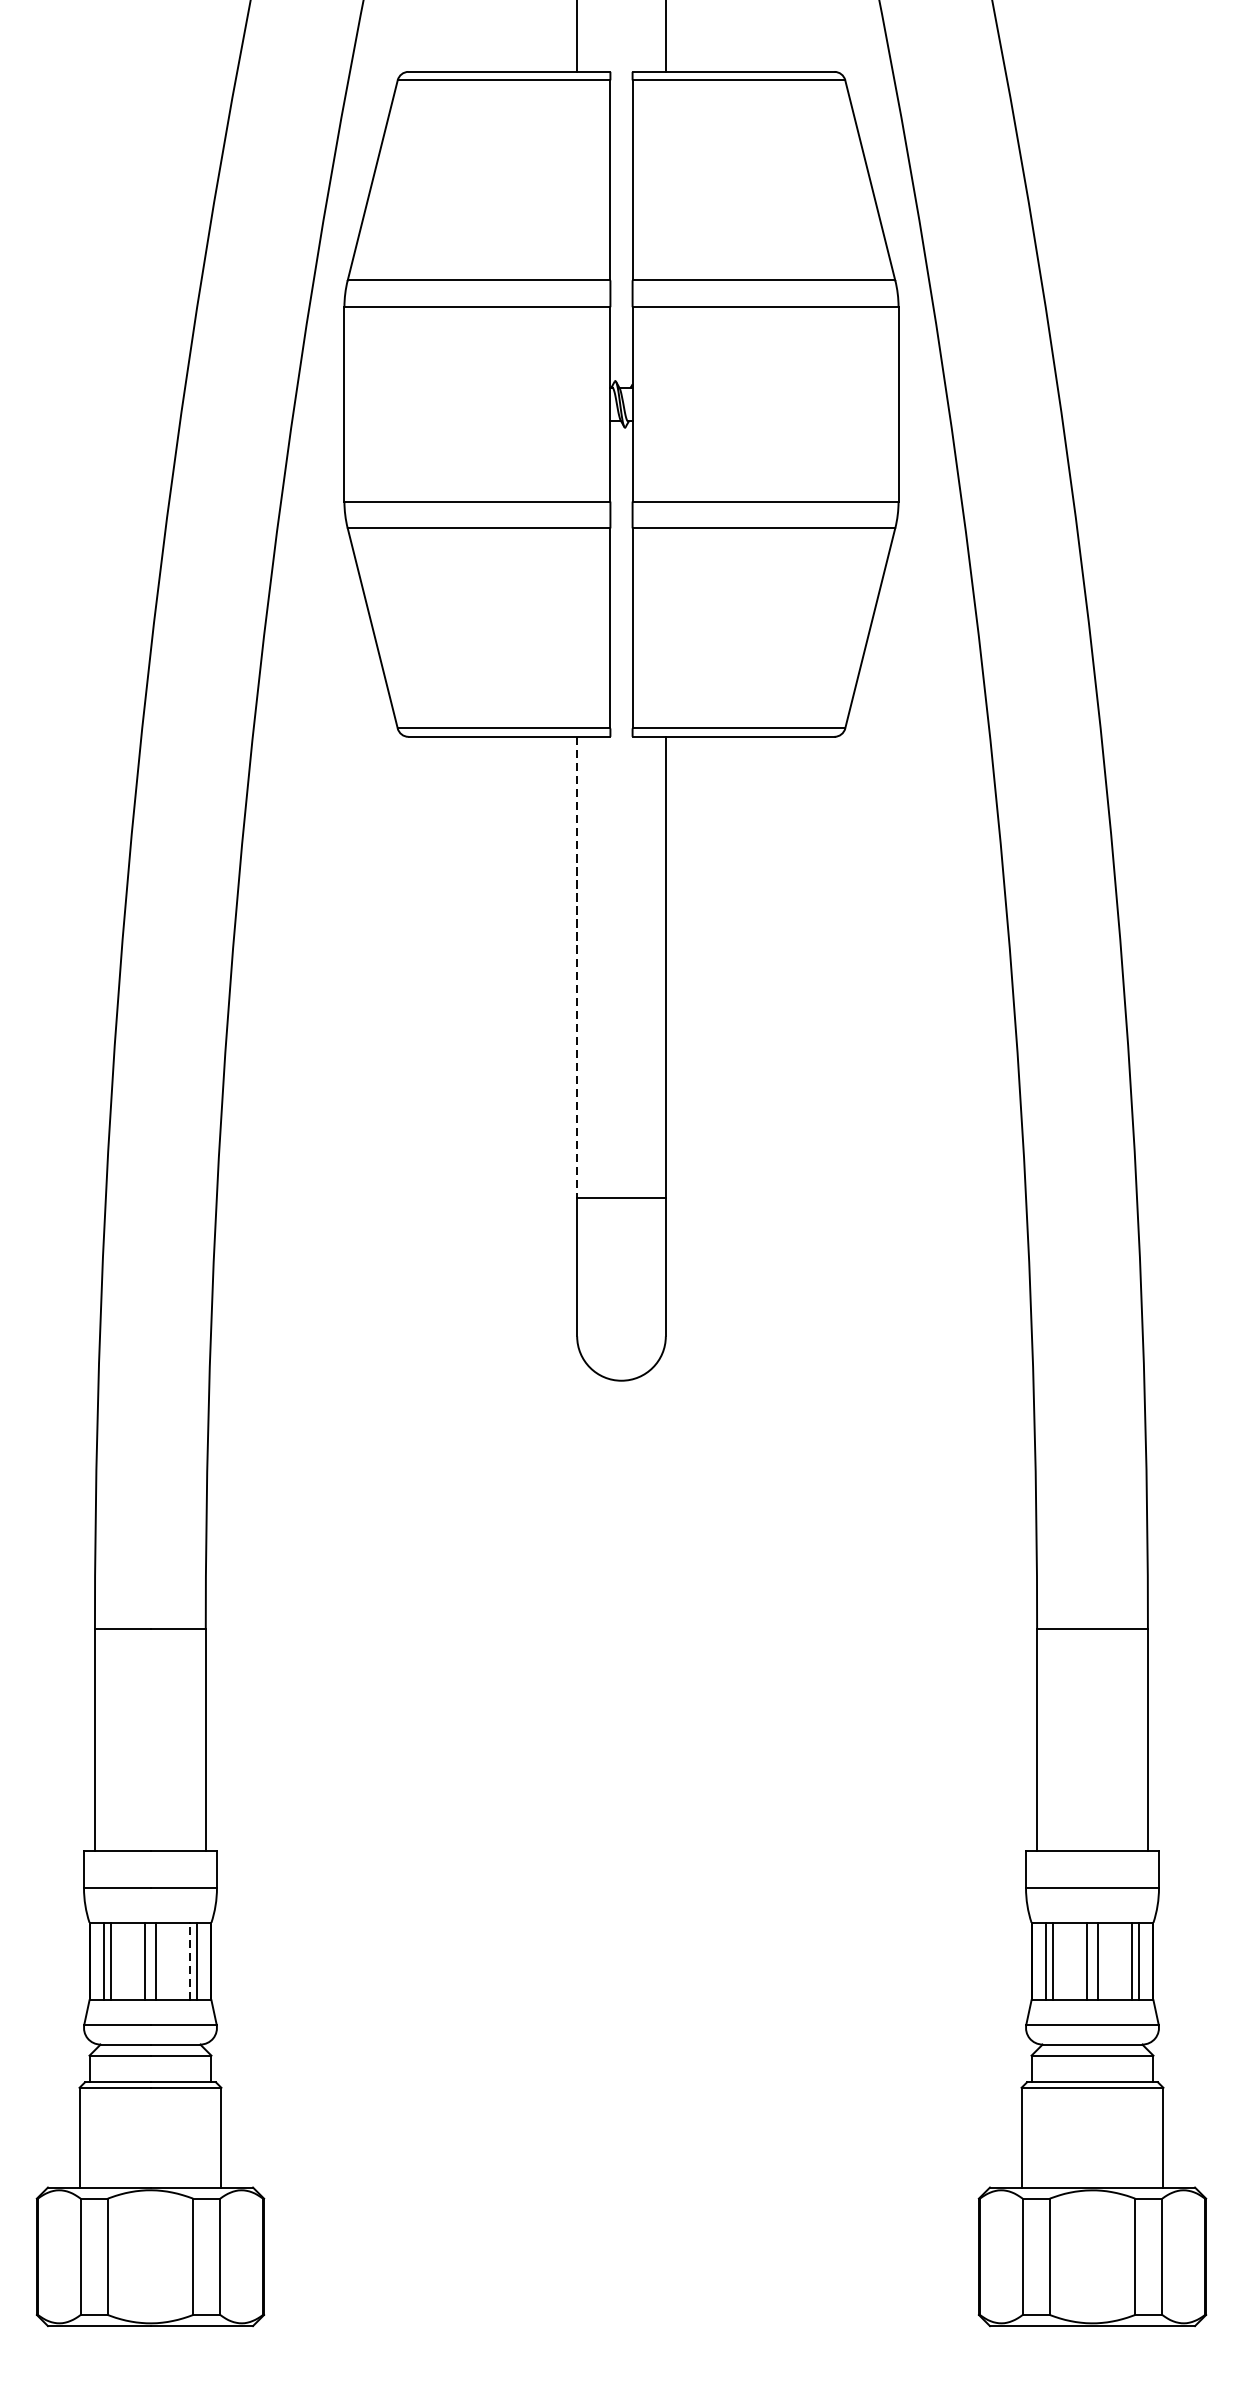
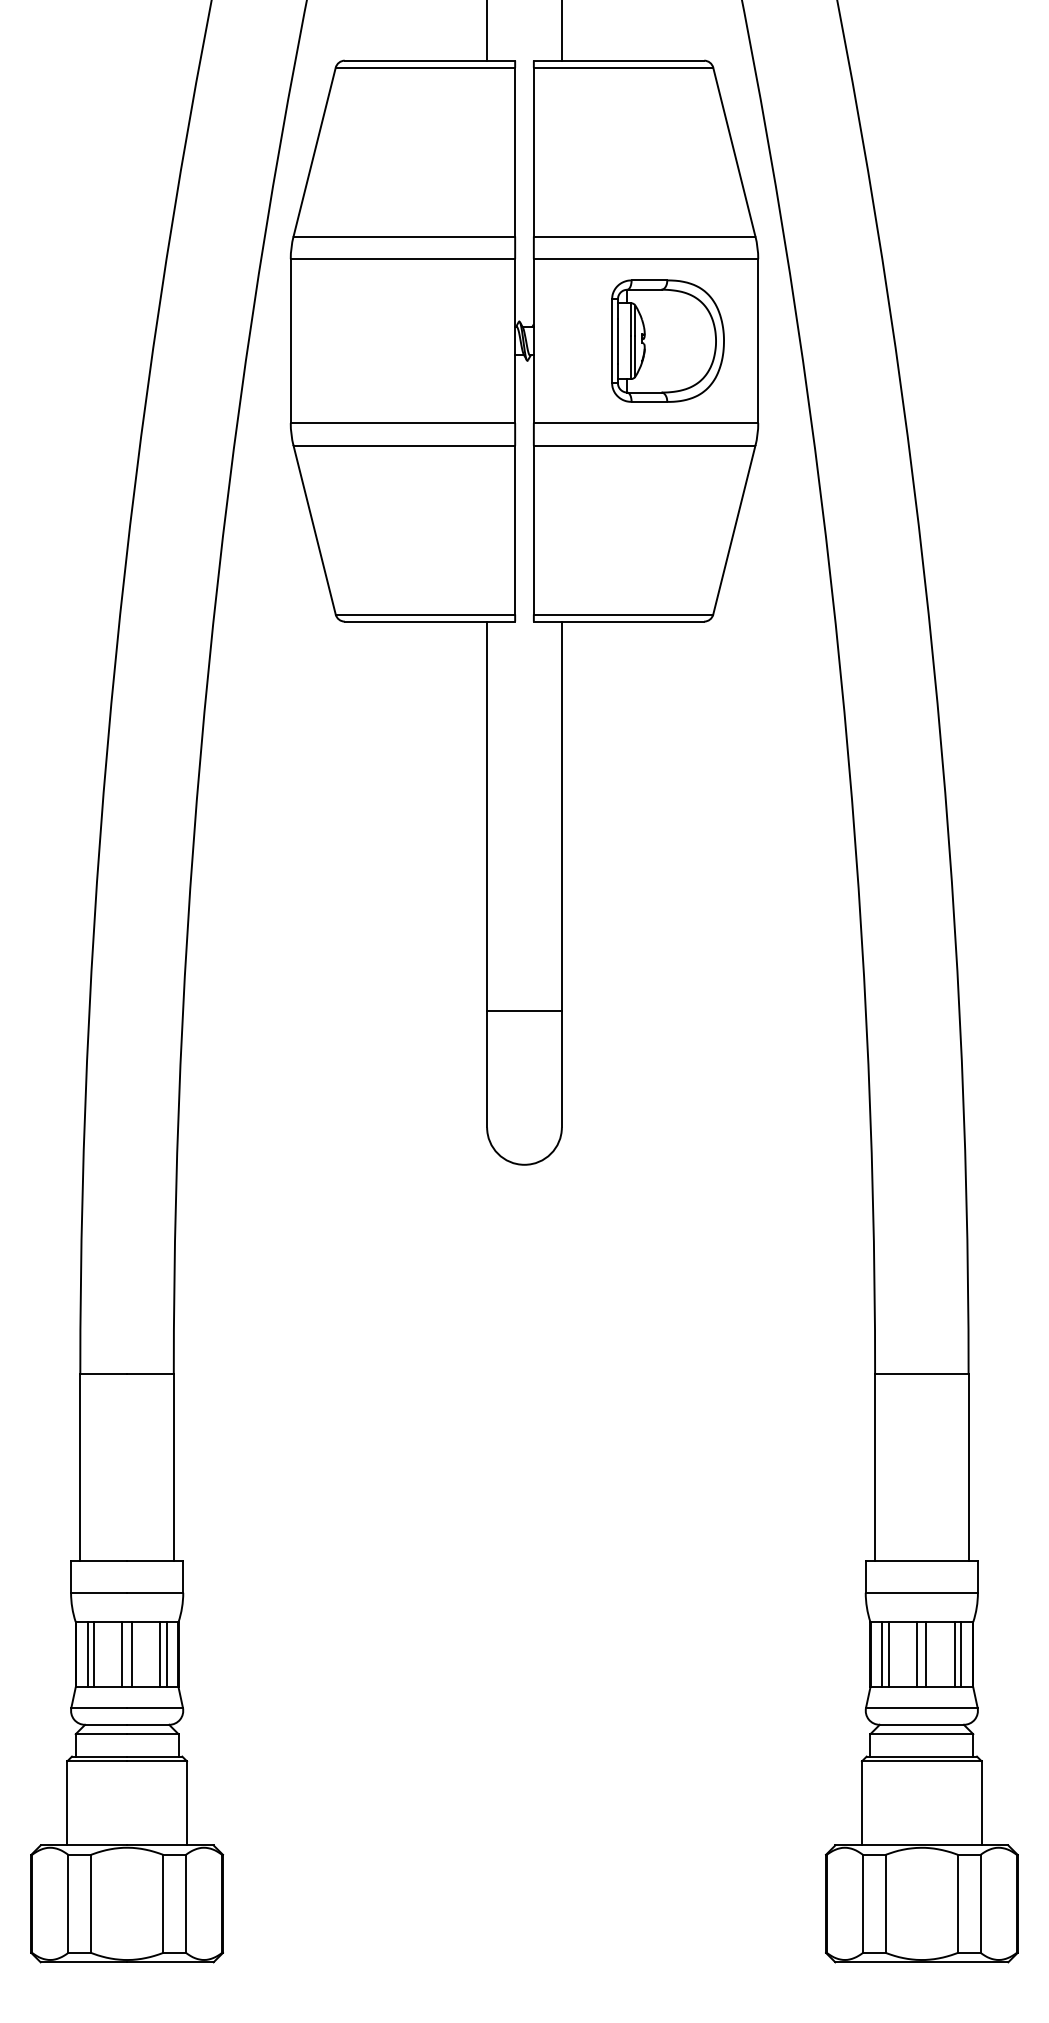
part: (791, 403) -> (667, 340), added
line: (577, 967) -> (487, 816), dashed -> solid
line: (190, 1961) -> (160, 1654), dashed -> solid

